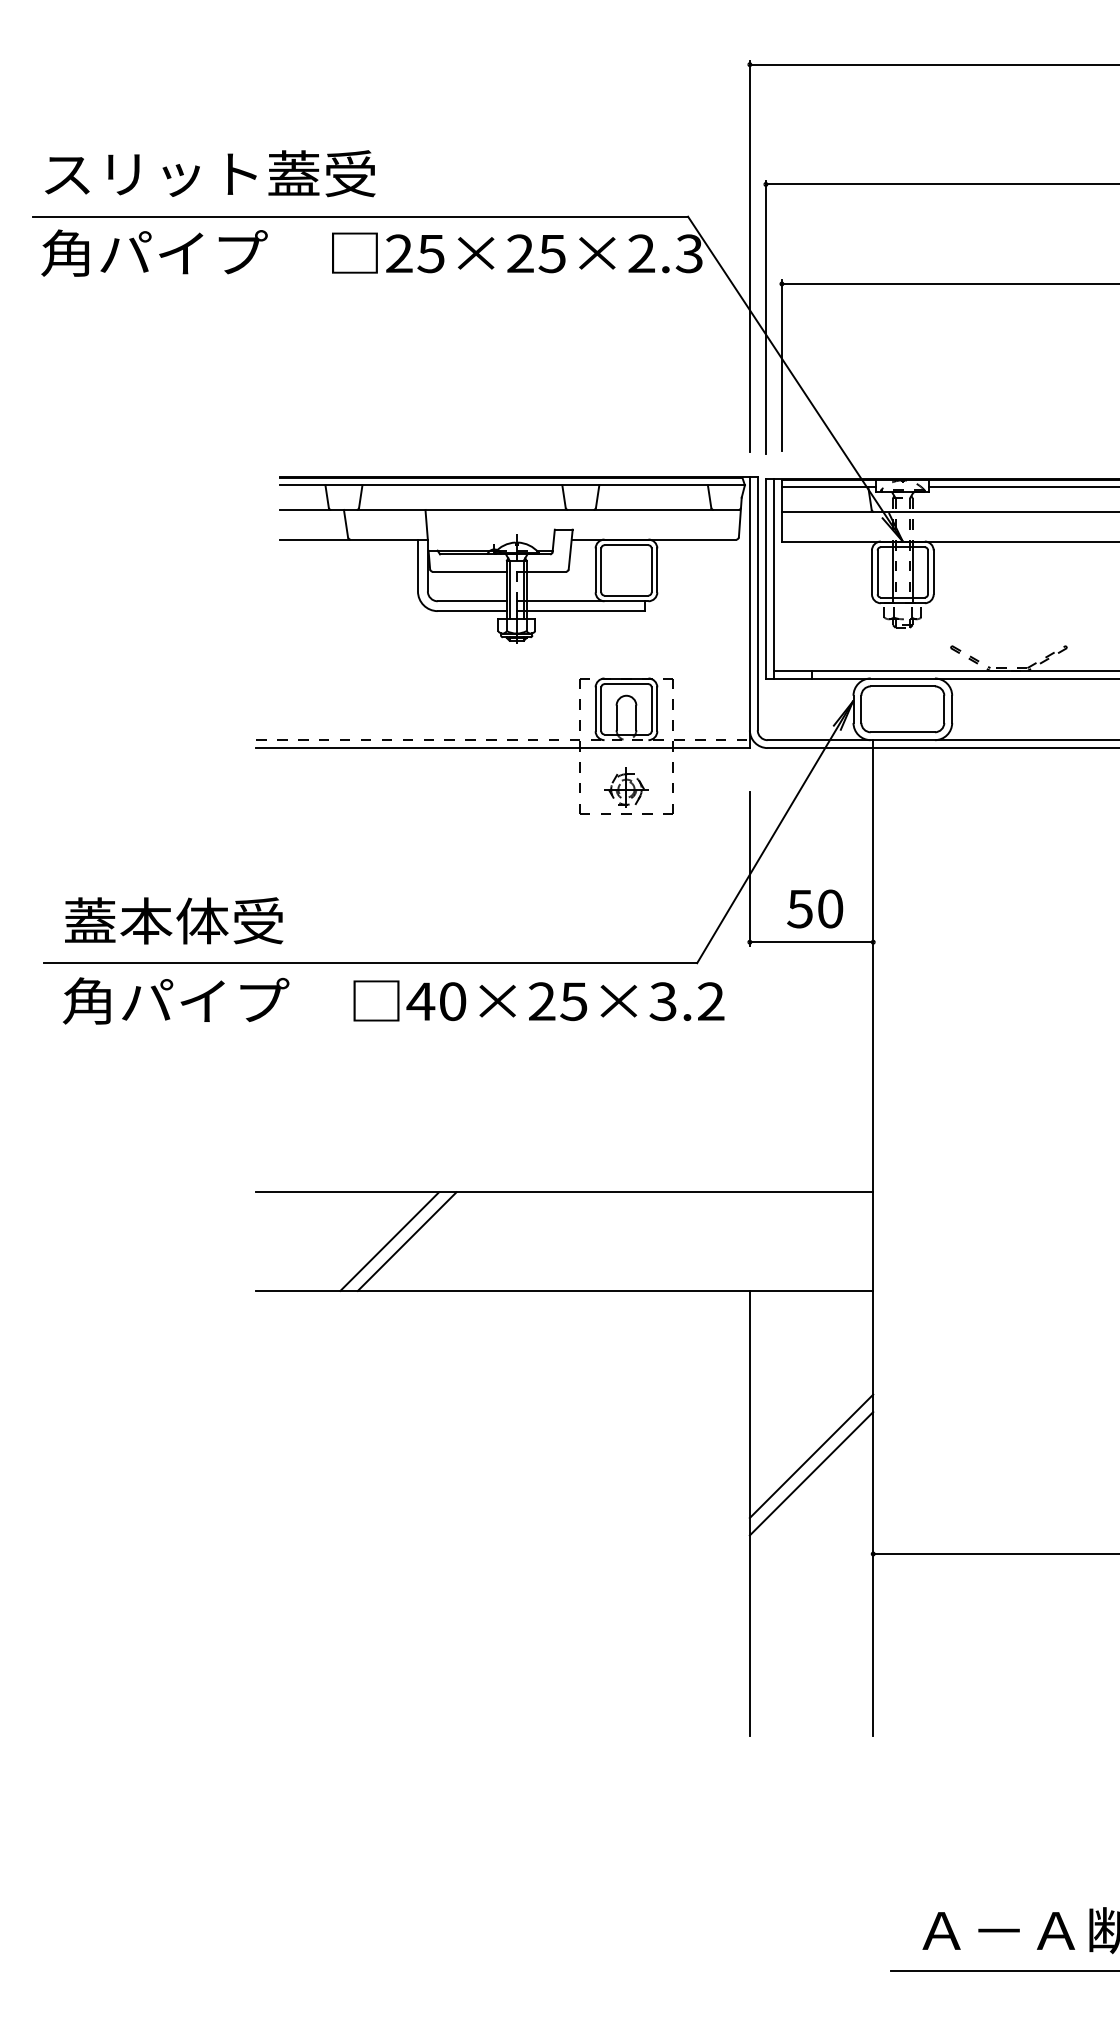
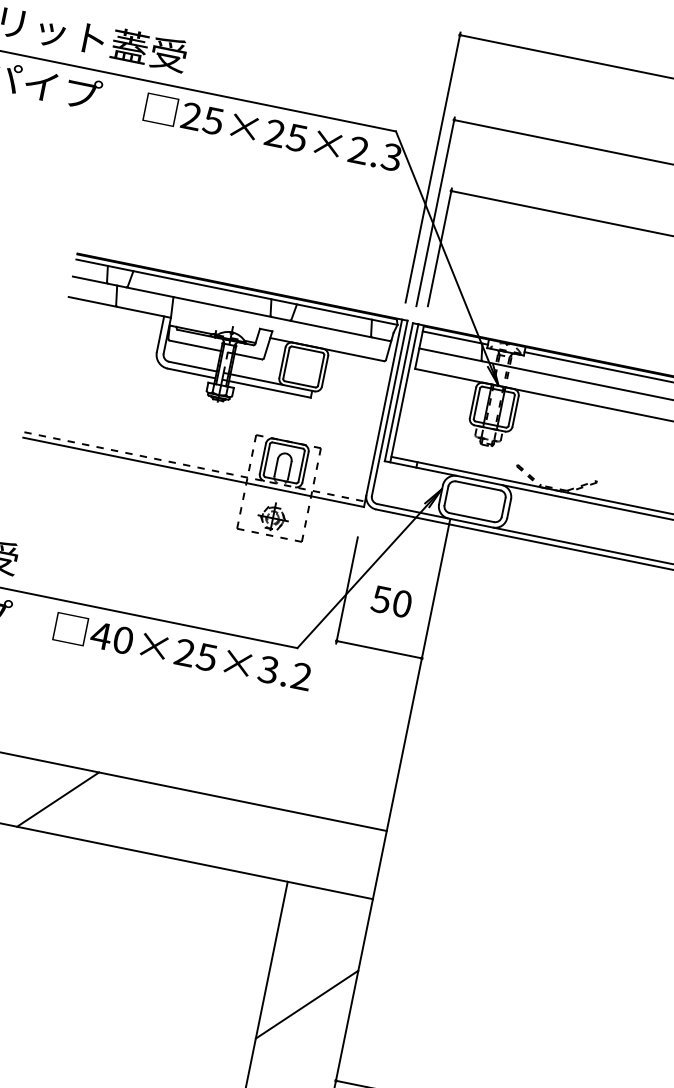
text: (815, 908) -> (391, 601), moved
line: (389, 1241) -> (45, 797), removed
line: (811, 1473) -> (304, 1016), removed

